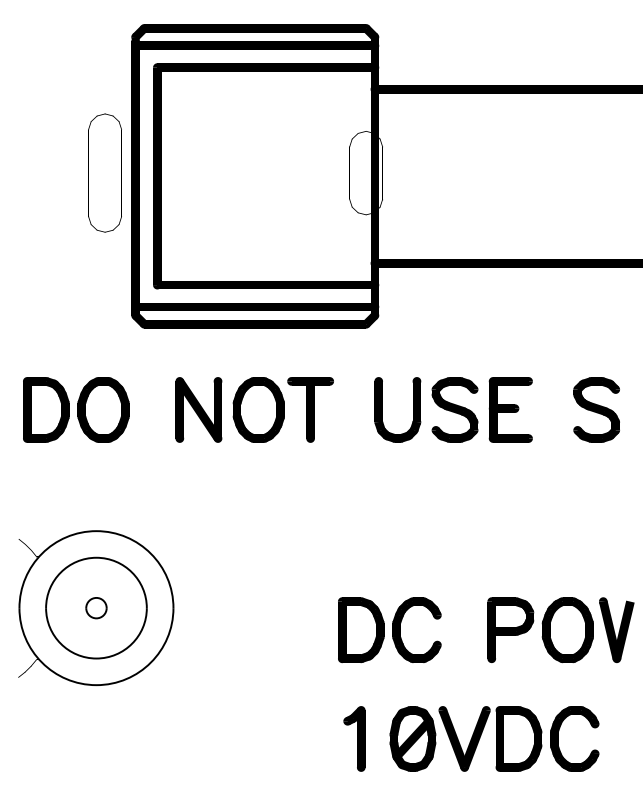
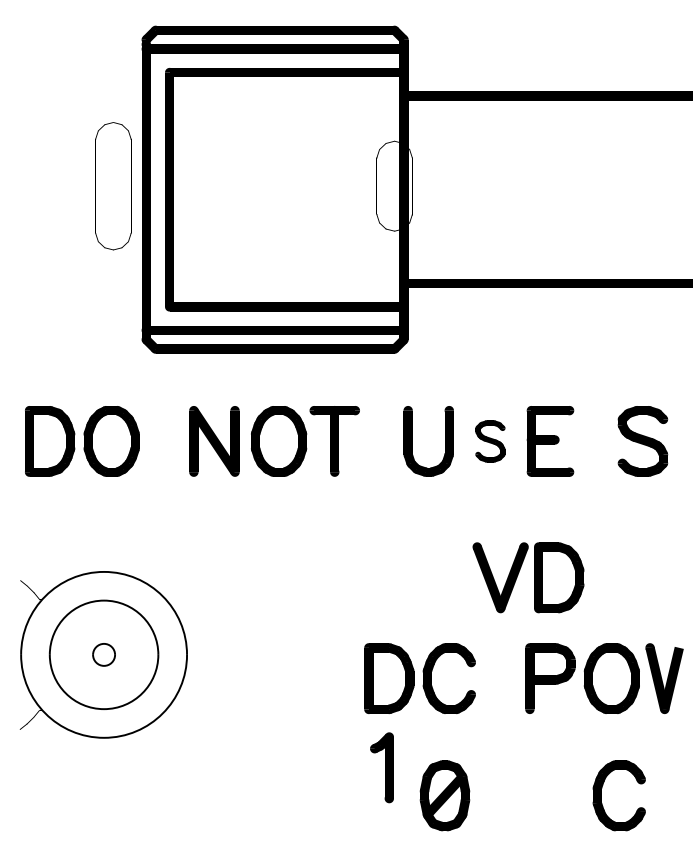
part: (455, 410) -> (490, 441), size x0.6
part: (353, 738) -> (381, 767), moved
part: (490, 738) -> (528, 577), moved

